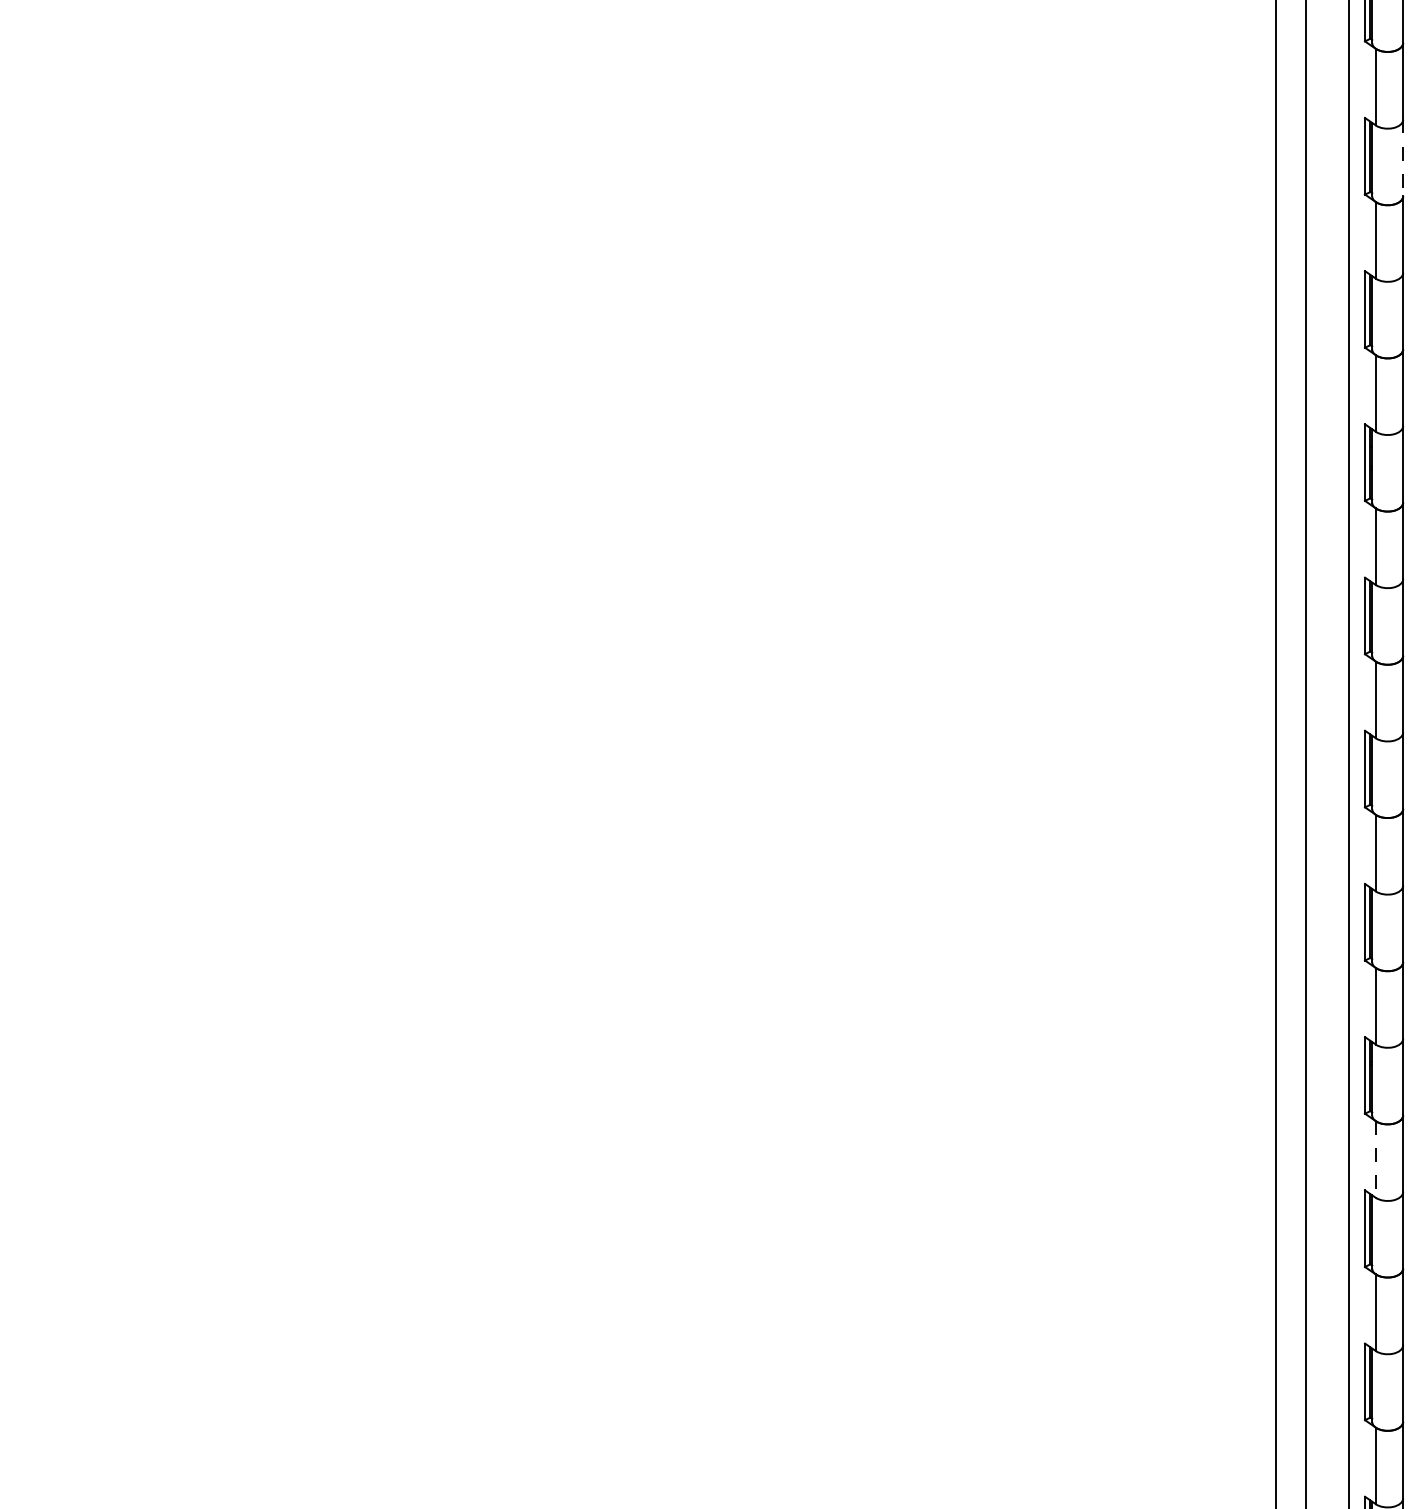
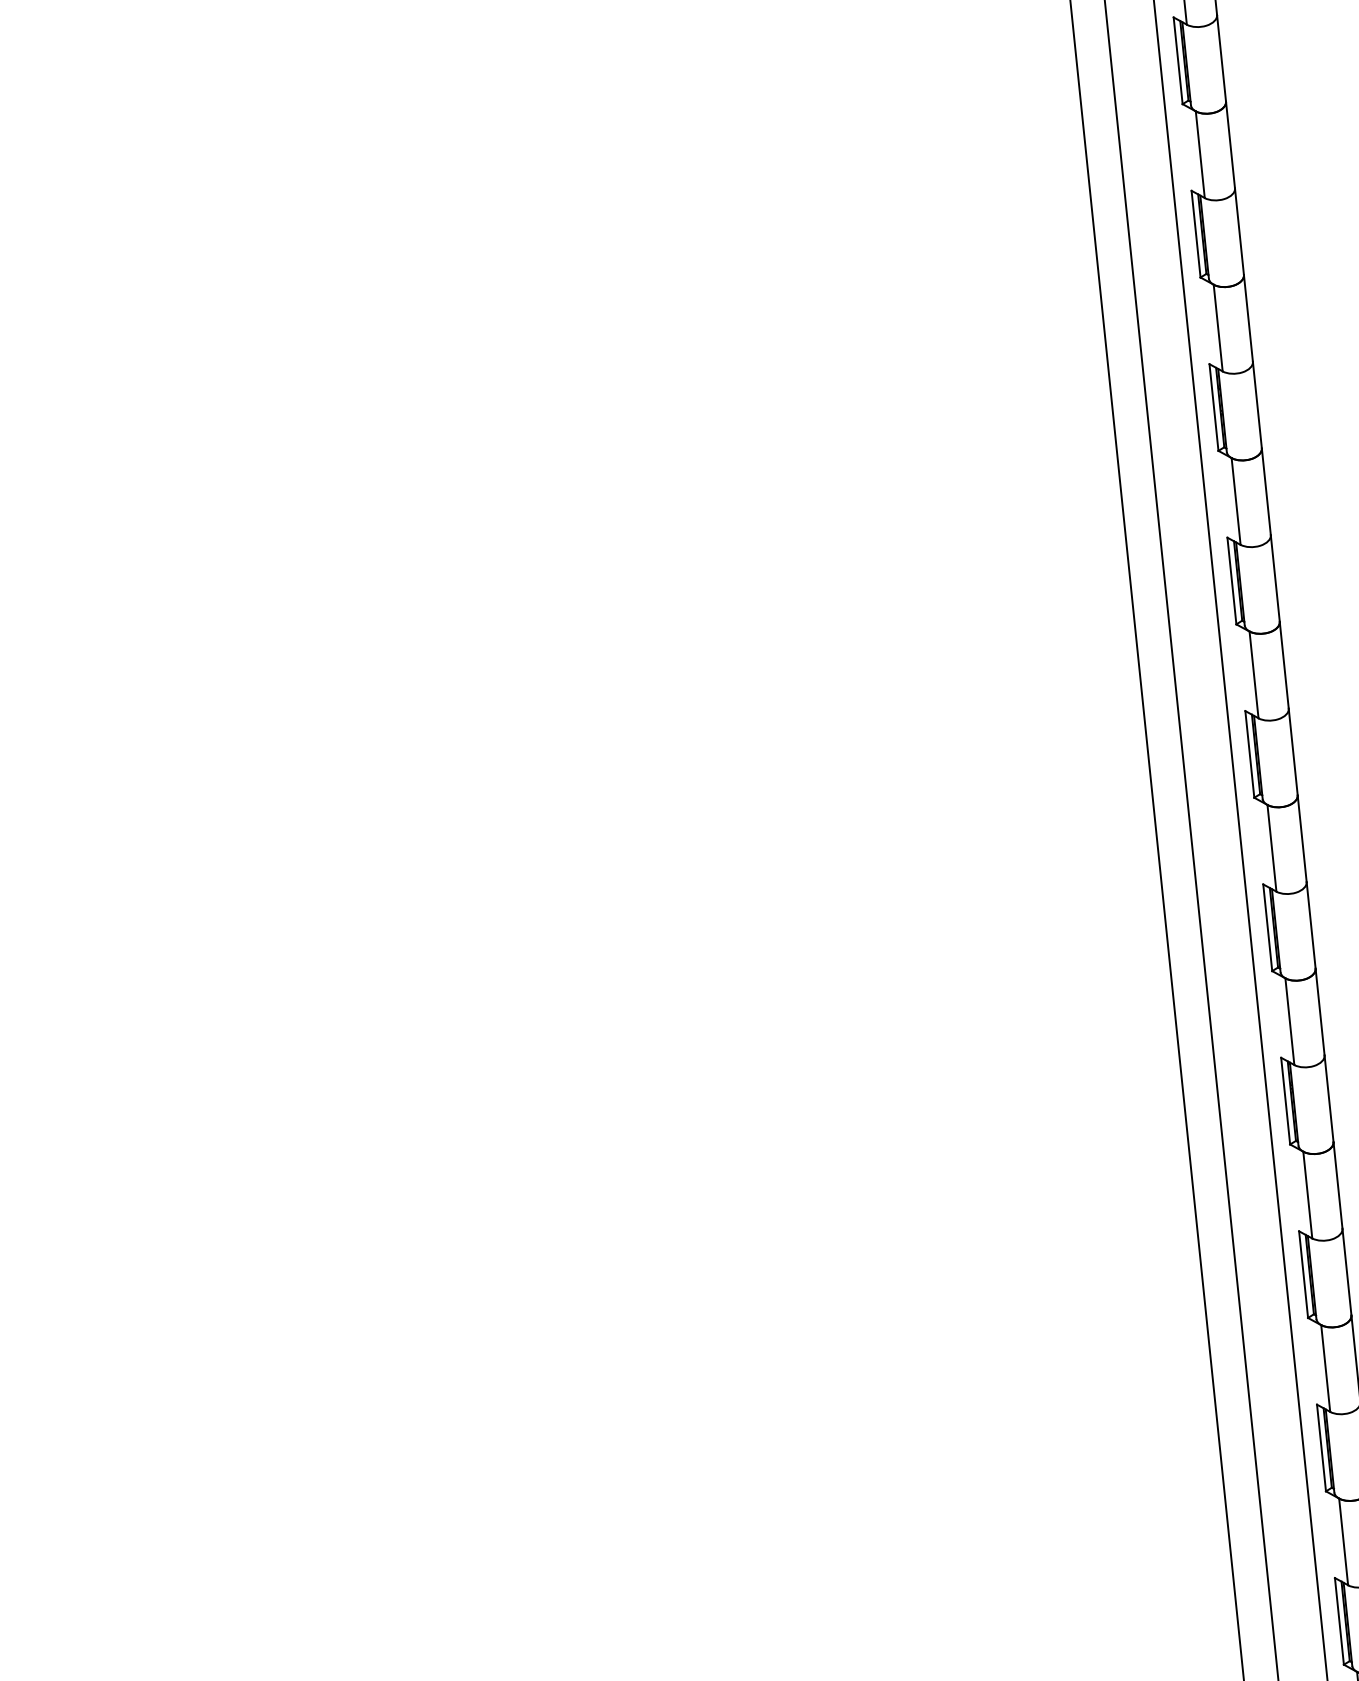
line: (1403, 158) -> (1221, 58), dashed -> solid
line: (1375, 1160) -> (1307, 1196), dashed -> solid

